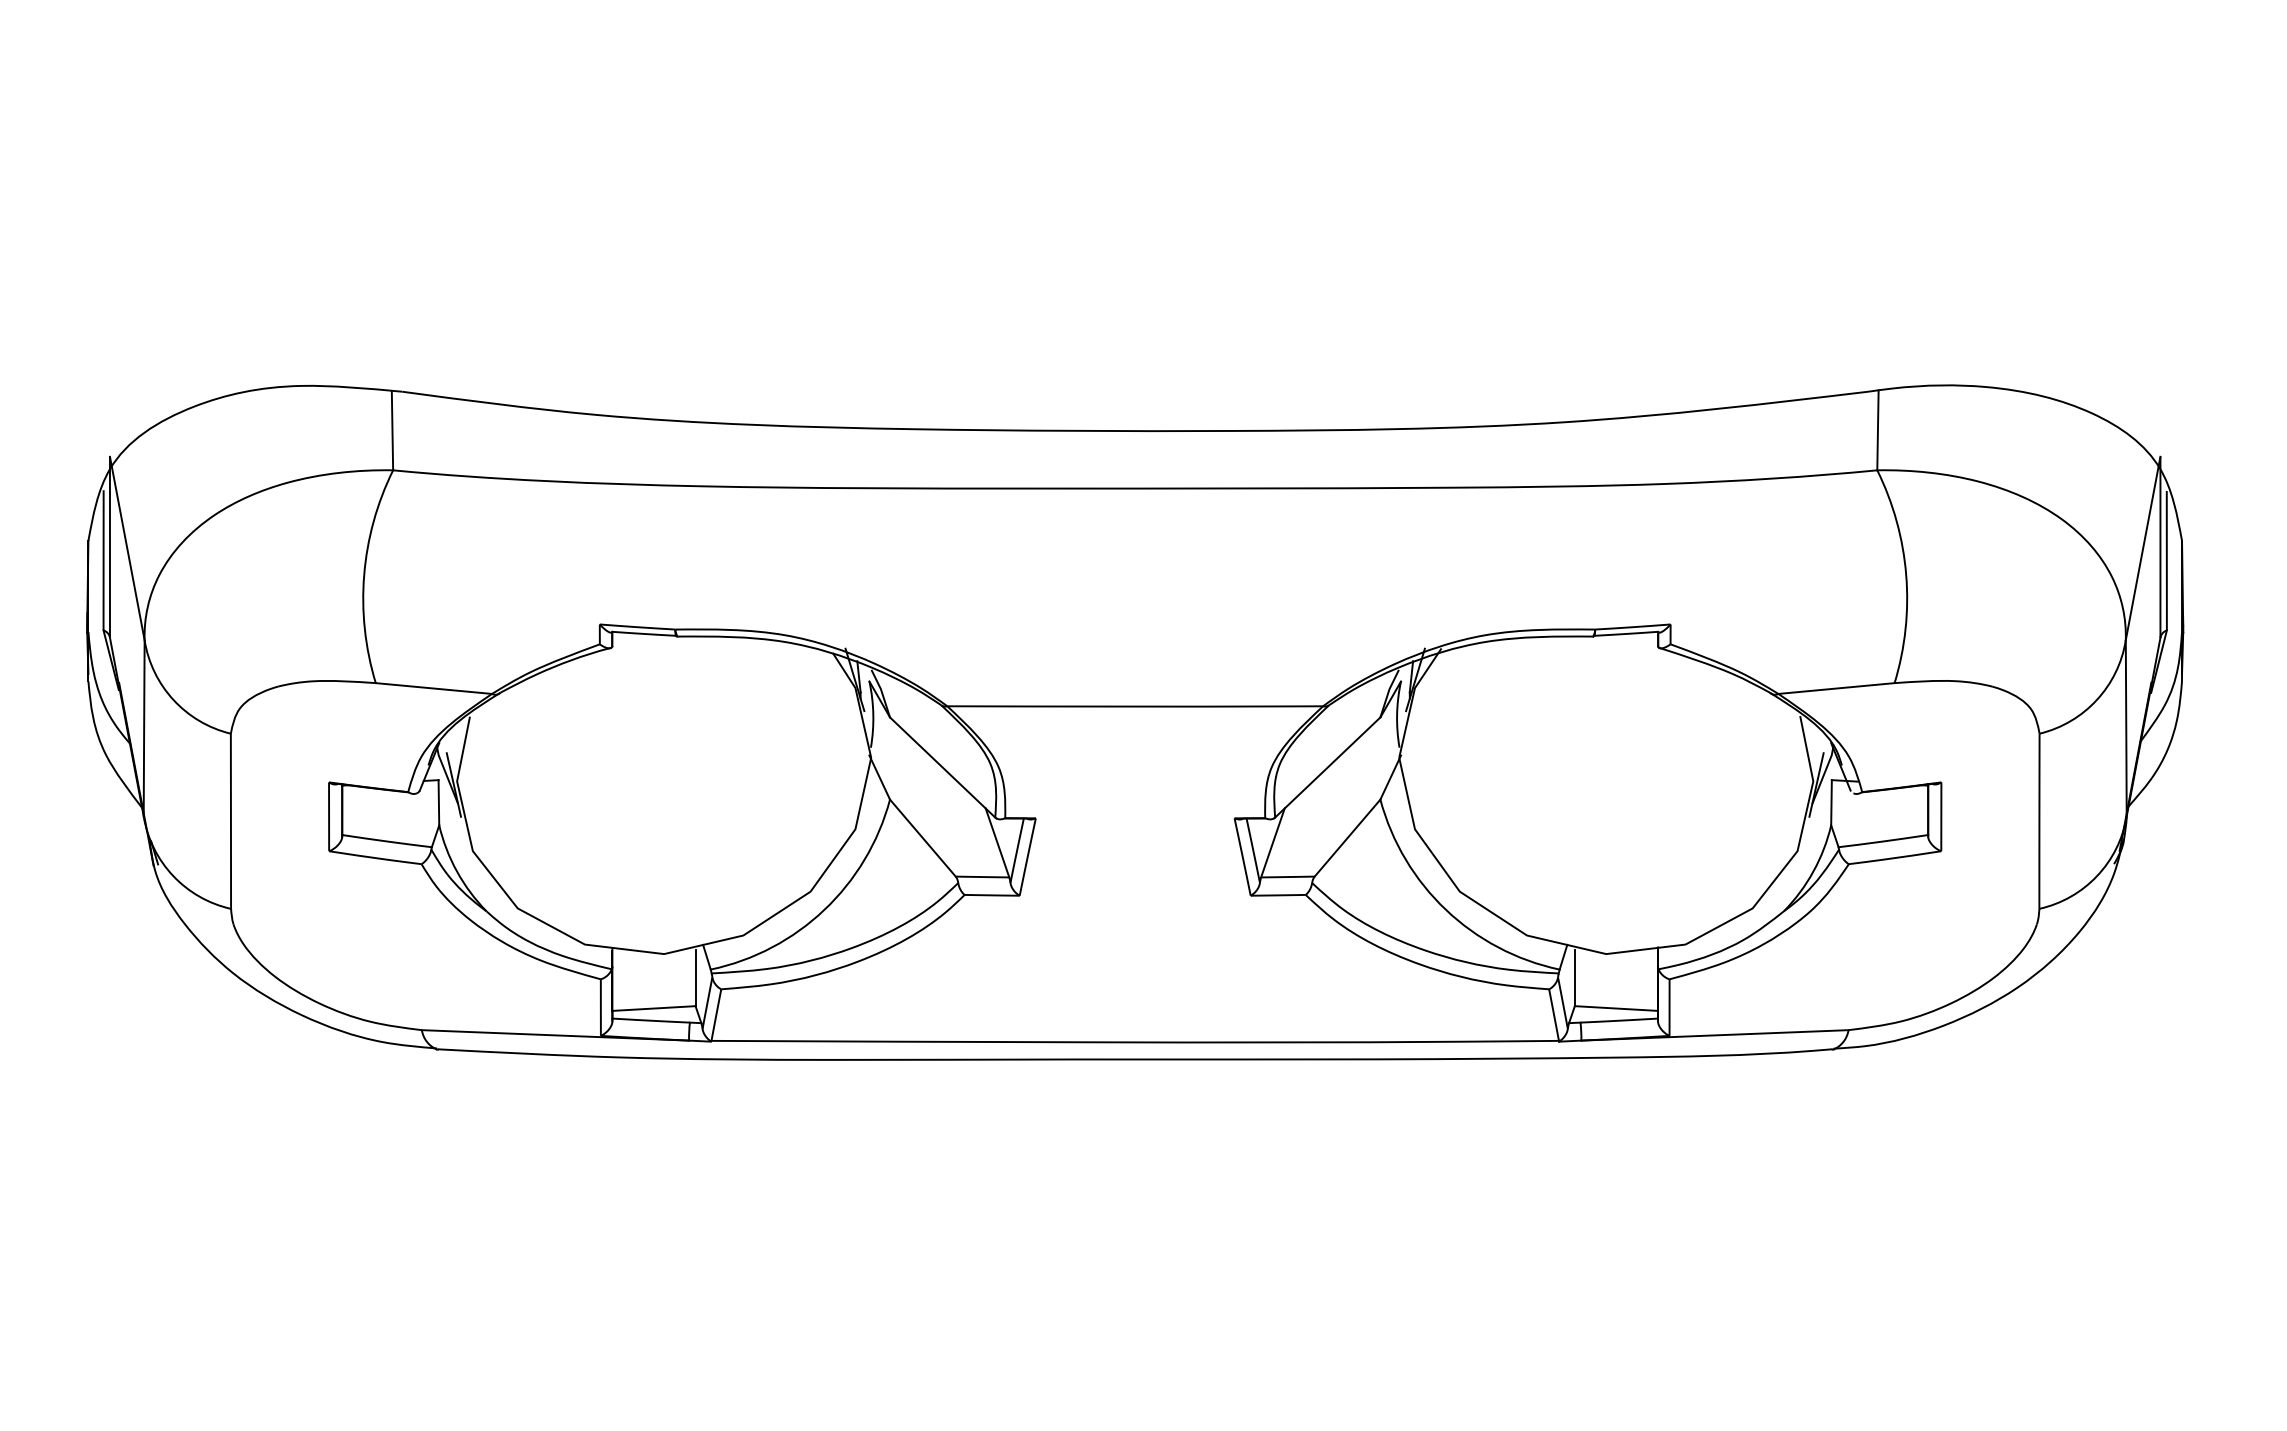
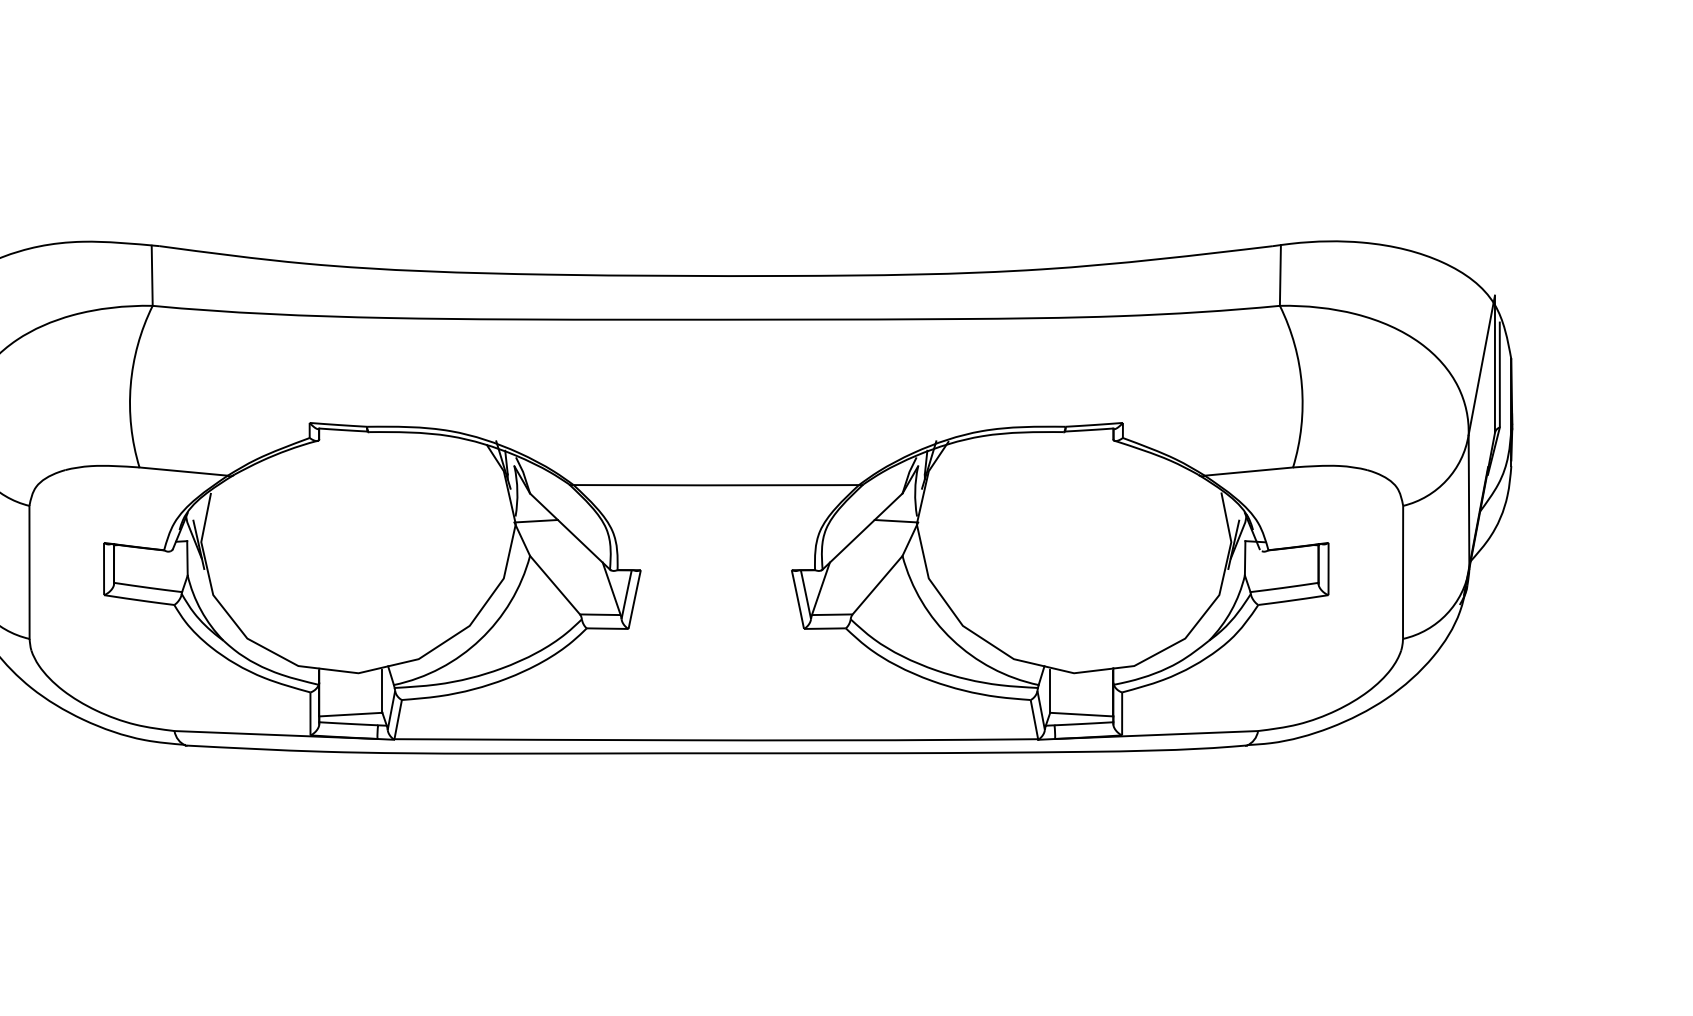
line: (898, 753) -> (536, 520), added
line: (1371, 753) -> (895, 520), added

